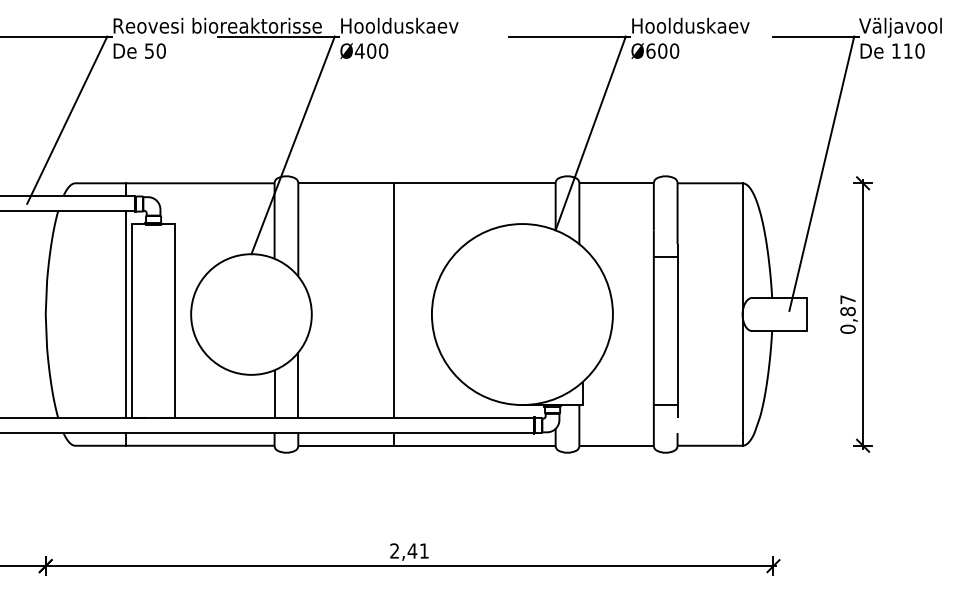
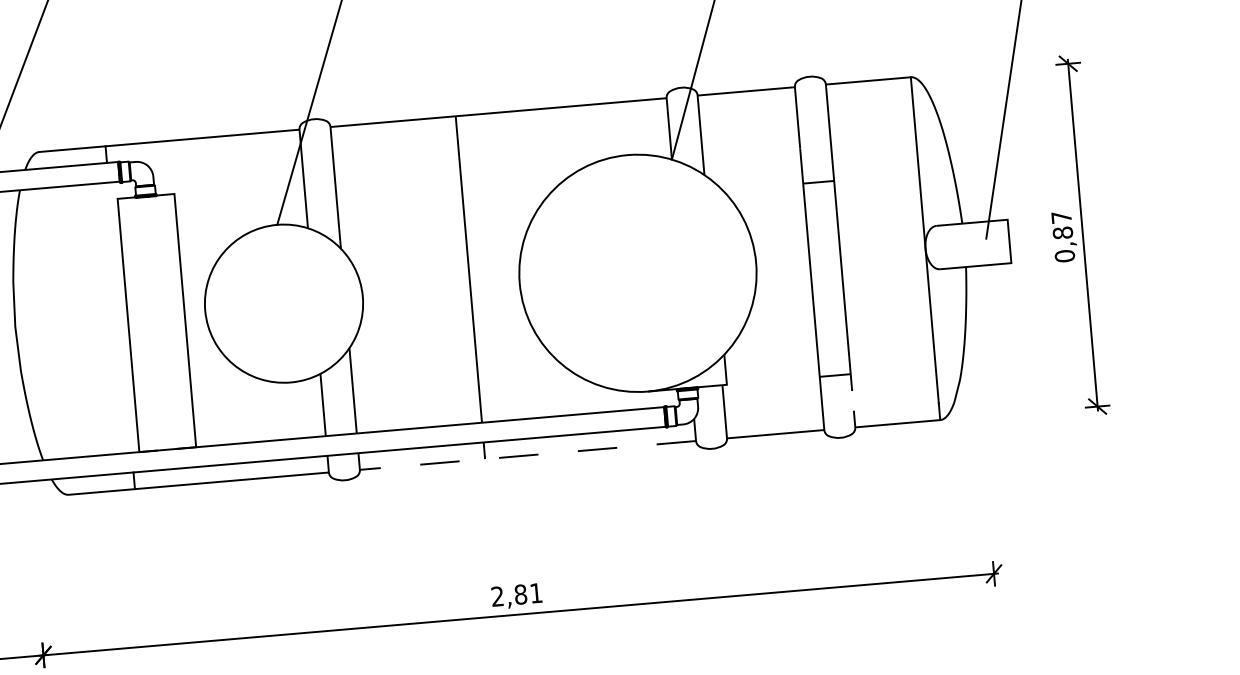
line: (126, 314) -> (120, 317), removed
line: (426, 445) -> (527, 455), solid -> dashed
text: (412, 550) -> (520, 593), 2,41 -> 2,81

